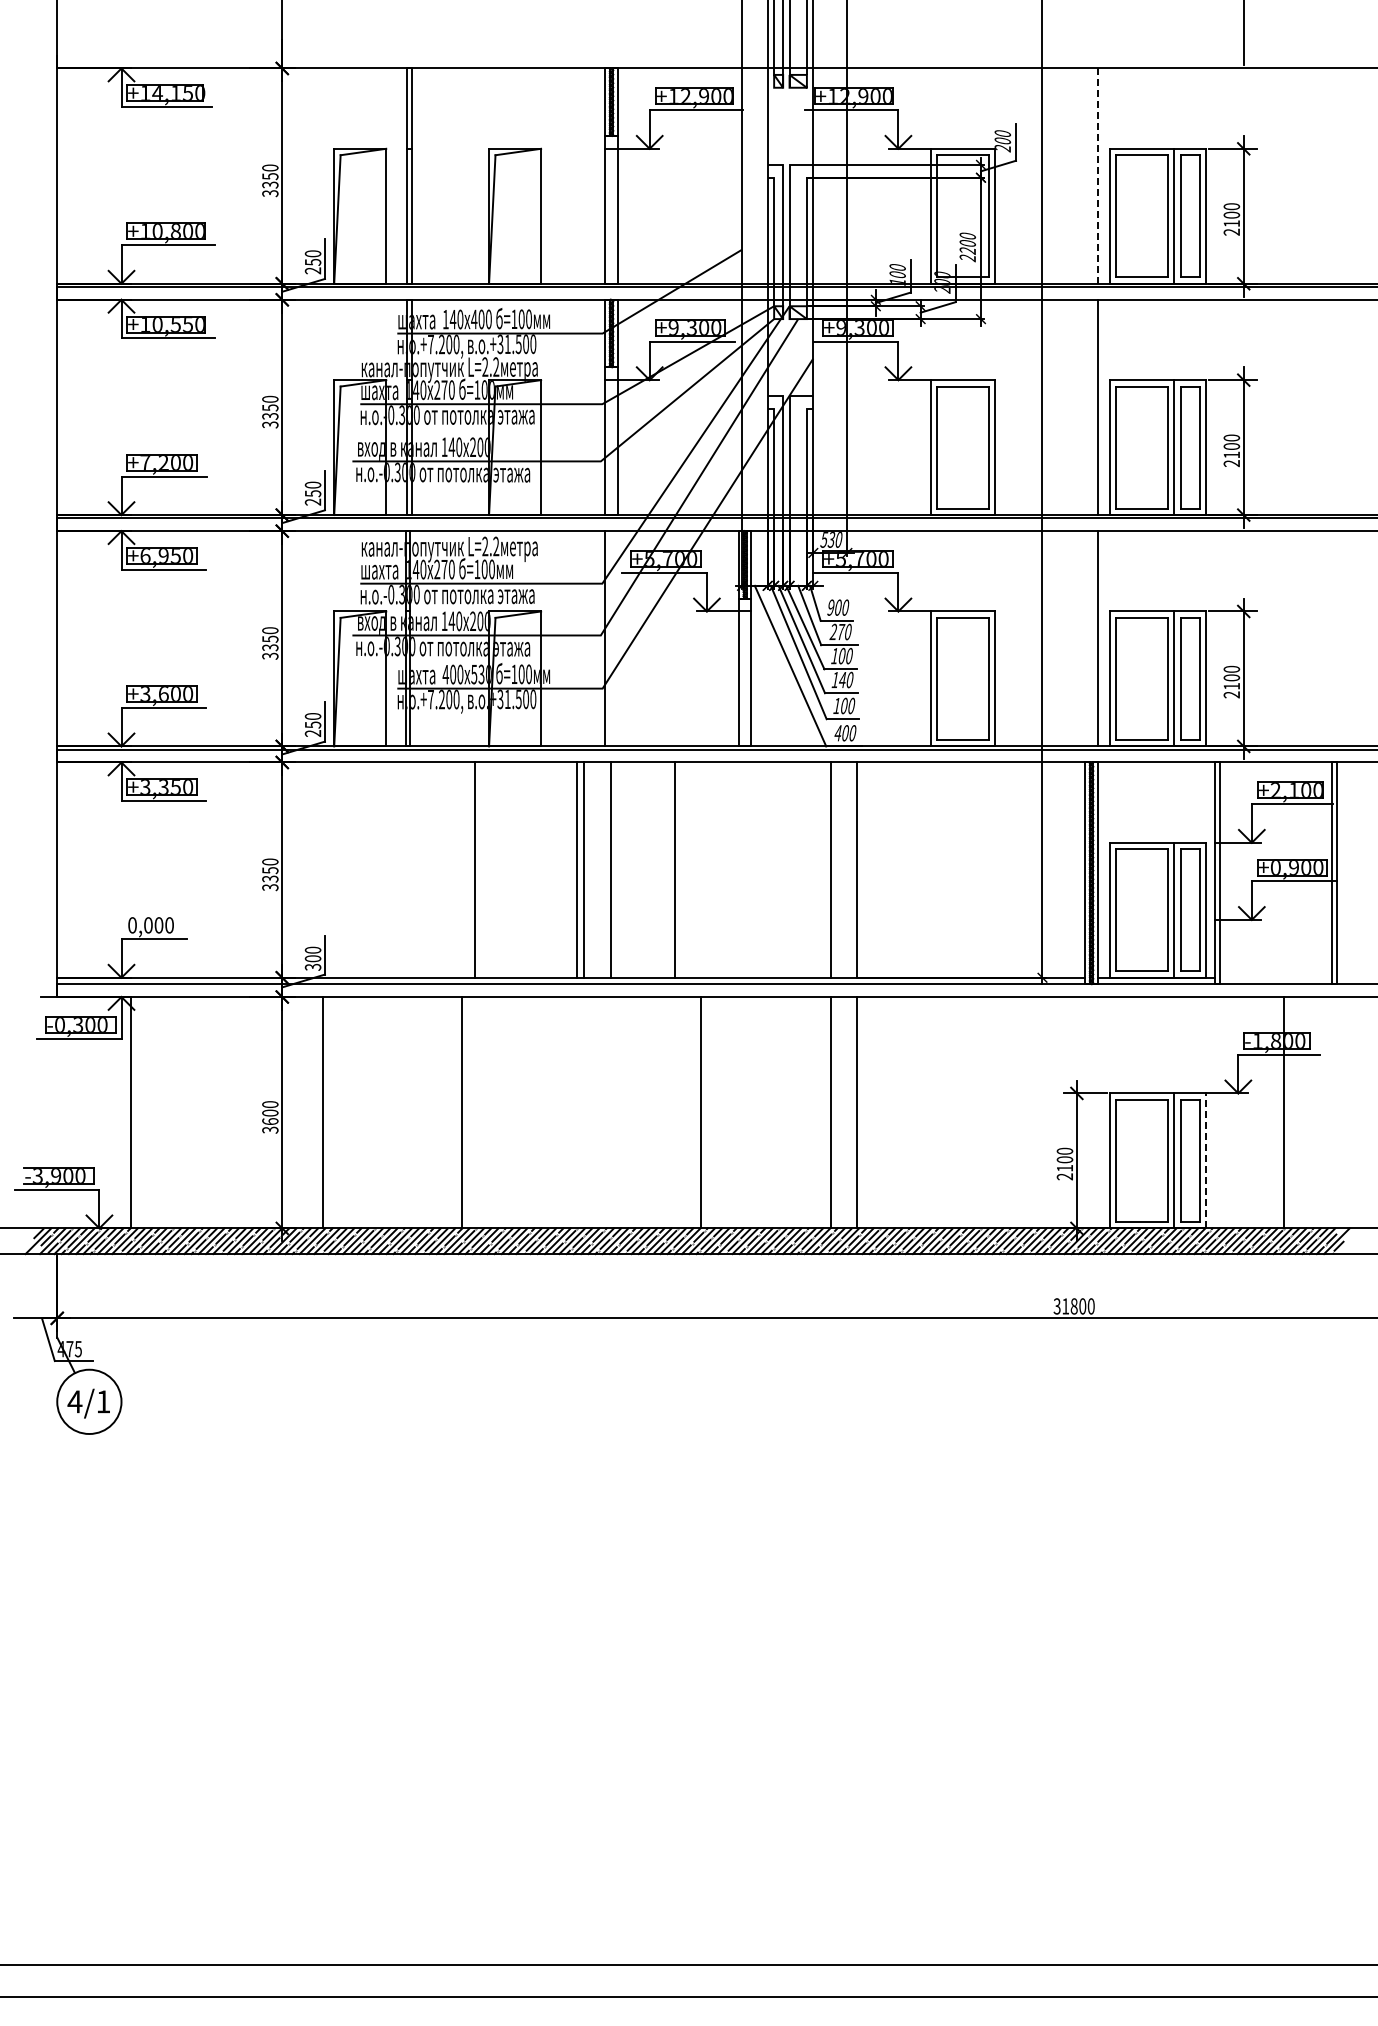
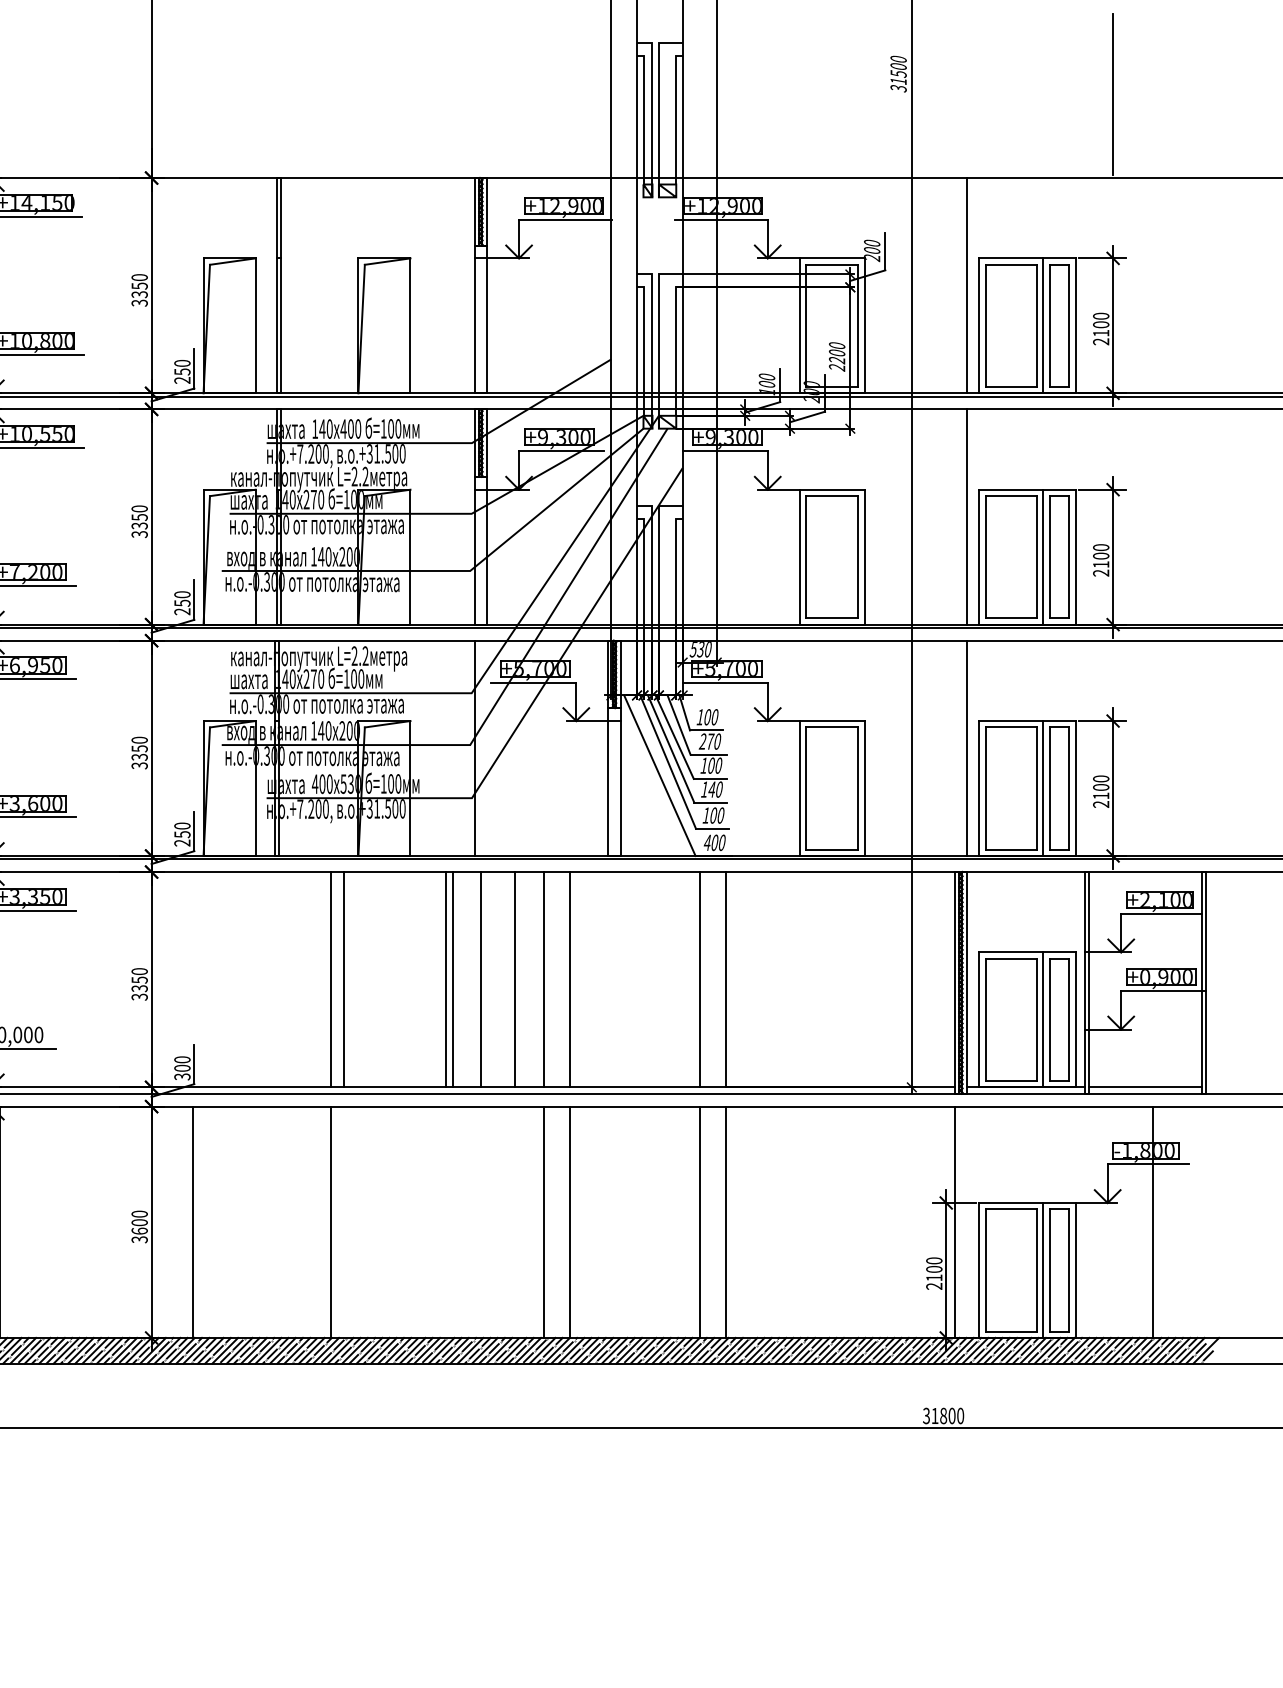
line: (1097, 176) -> (966, 286), dashed -> solid
text: (830, 607) -> (699, 717), 900 -> 100
line: (462, 869) -> (331, 979), added
line: (645, 869) -> (514, 979), added
line: (700, 869) -> (569, 979), added
line: (1275, 977) -> (1144, 1087), added
line: (674, 1112) -> (543, 1222), added
line: (1085, 1112) -> (954, 1222), added
line: (1206, 1160) -> (1075, 1270), dashed -> solid

